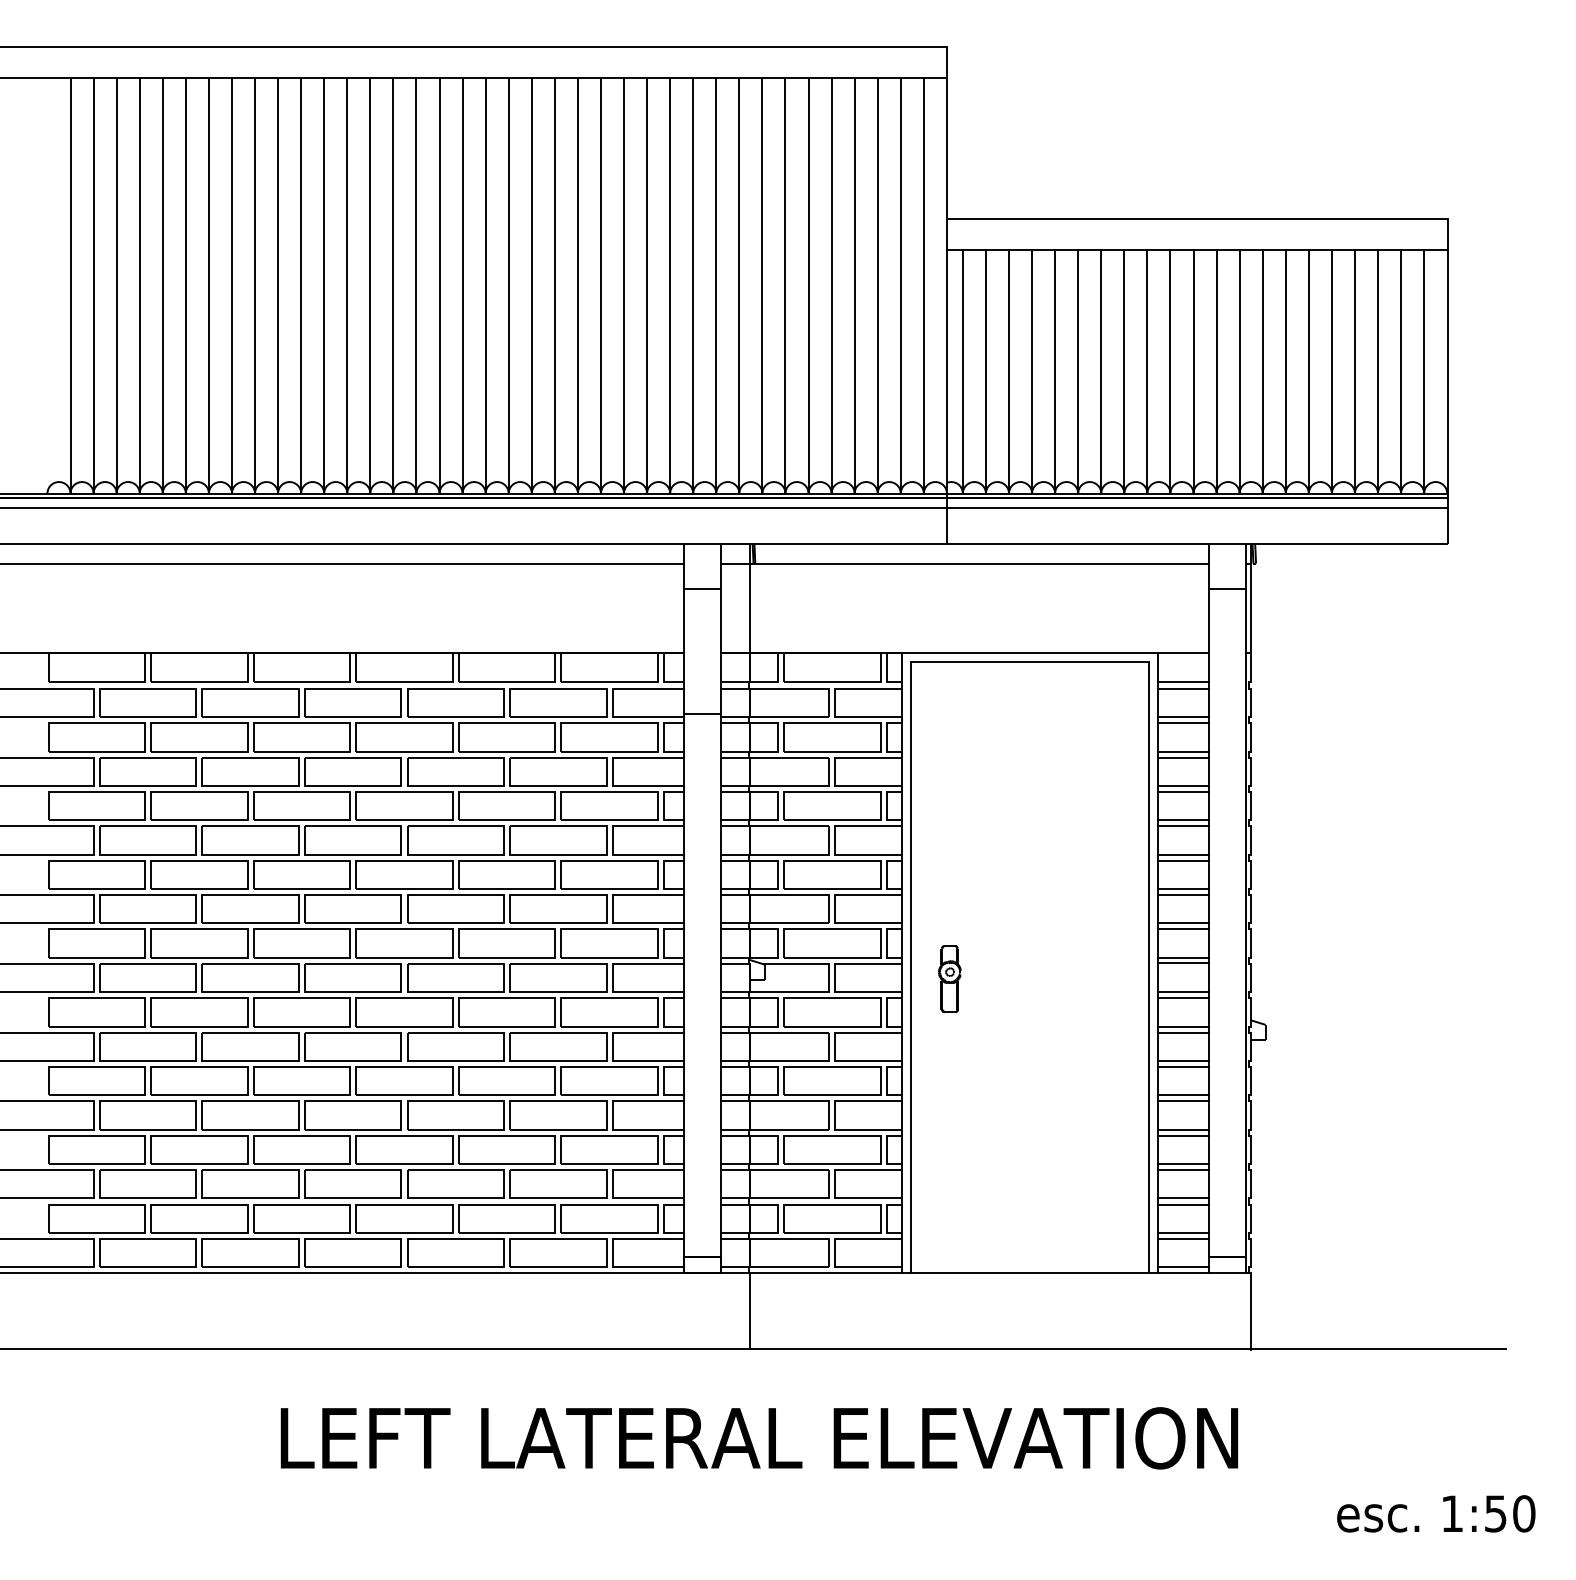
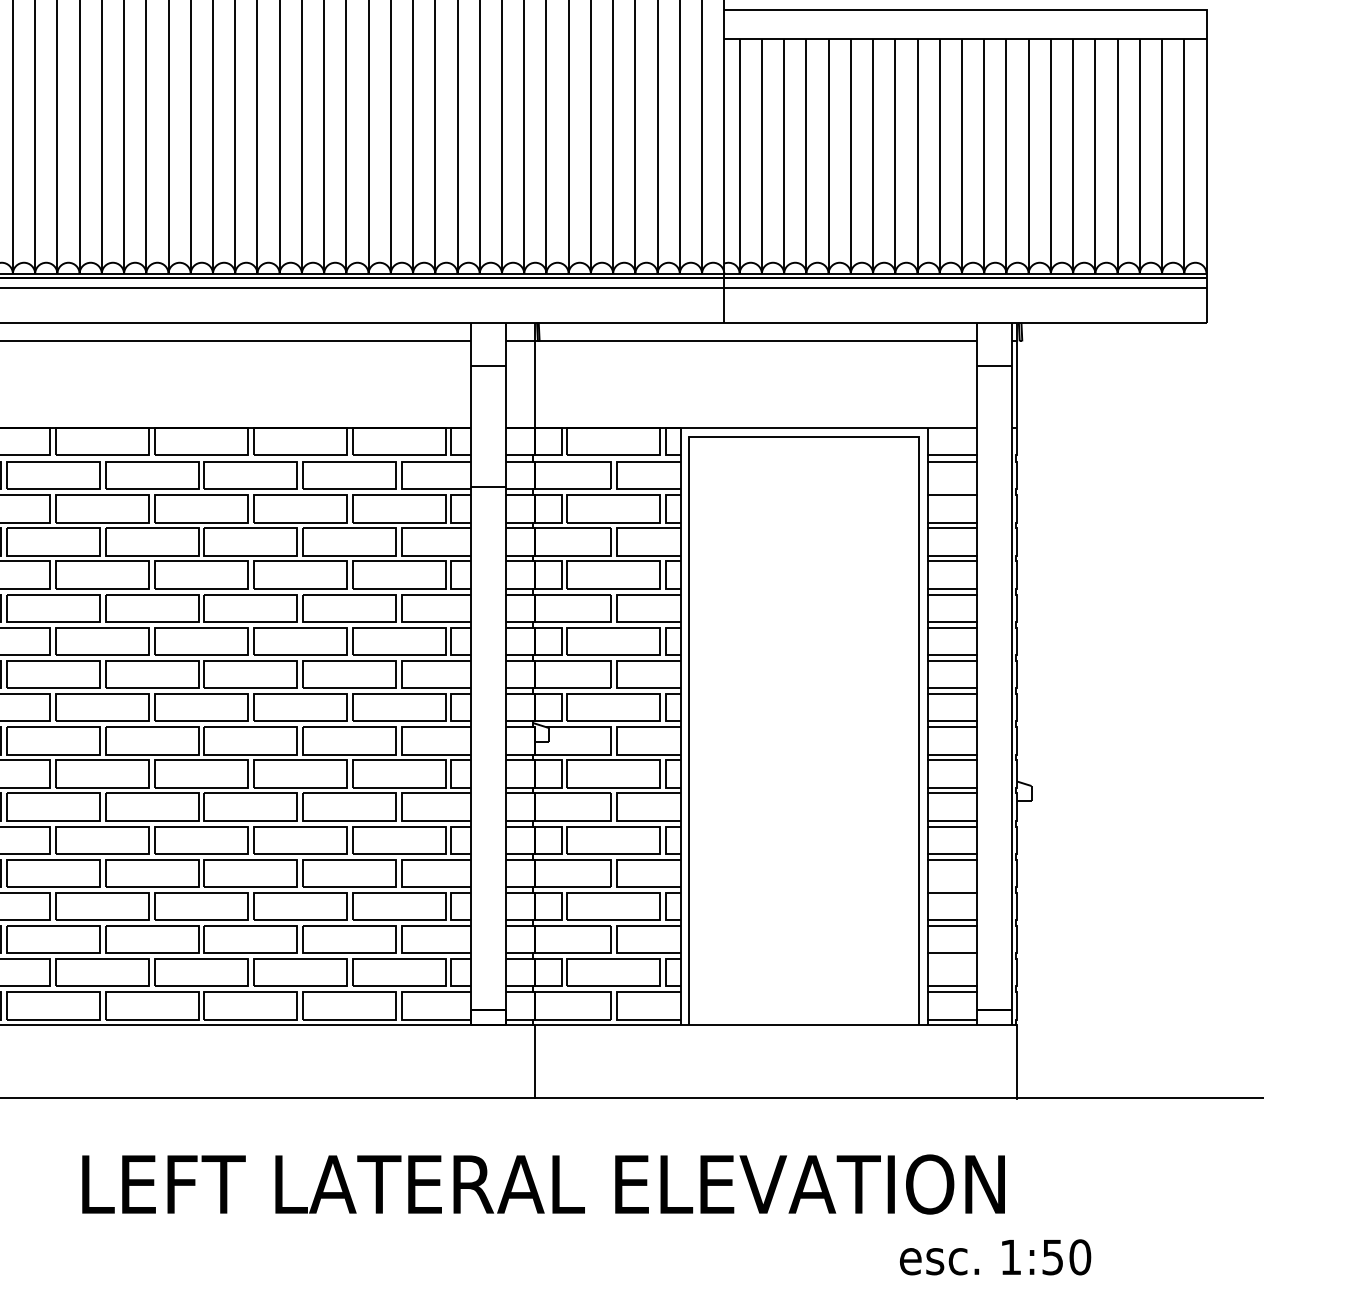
line: (1183, 717) -> (952, 489), removed
part: (949, 979) -> (726, 742), removed
line: (1183, 1129) -> (952, 886), removed
line: (1183, 1204) -> (952, 959), removed
text: (1436, 1513) -> (995, 1256), moved

